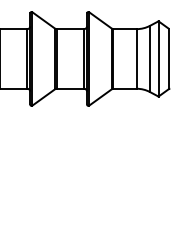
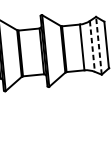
line: (158, 58) -> (98, 45), solid -> dashed
line: (150, 59) -> (92, 46), solid -> dashed

